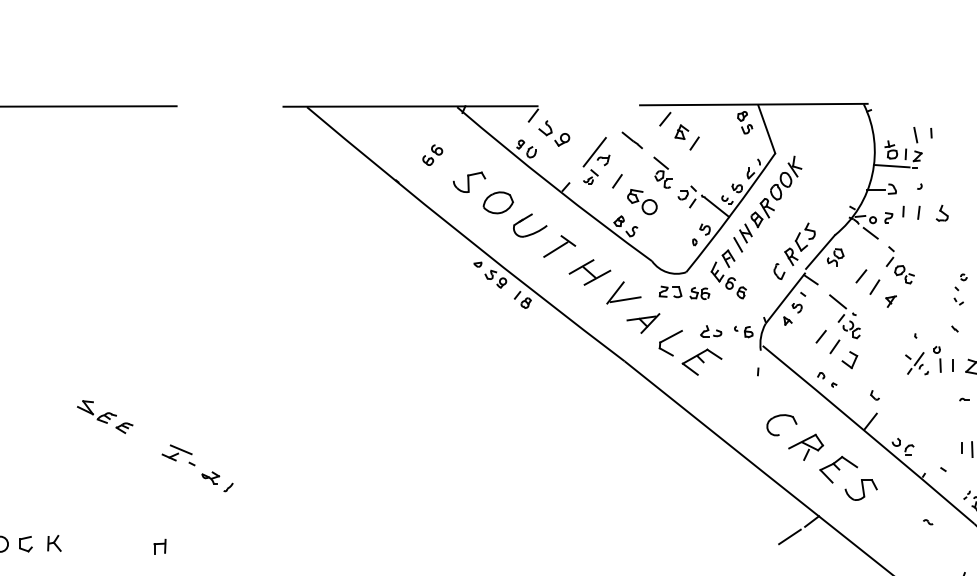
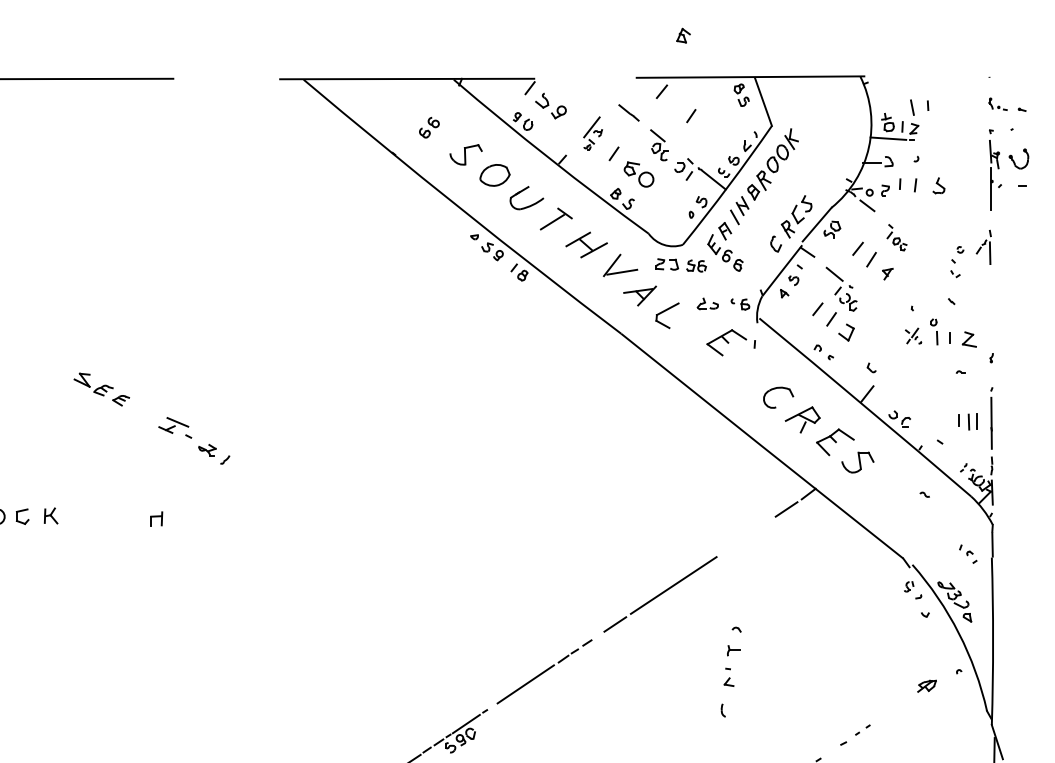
part: (681, 131) -> (683, 35), moved
part: (595, 160) -> (592, 133), size x0.7
part: (899, 264) -> (896, 237), size x0.7
part: (701, 361) -> (726, 342), moved
part: (916, 362) -> (913, 335), size x0.7

